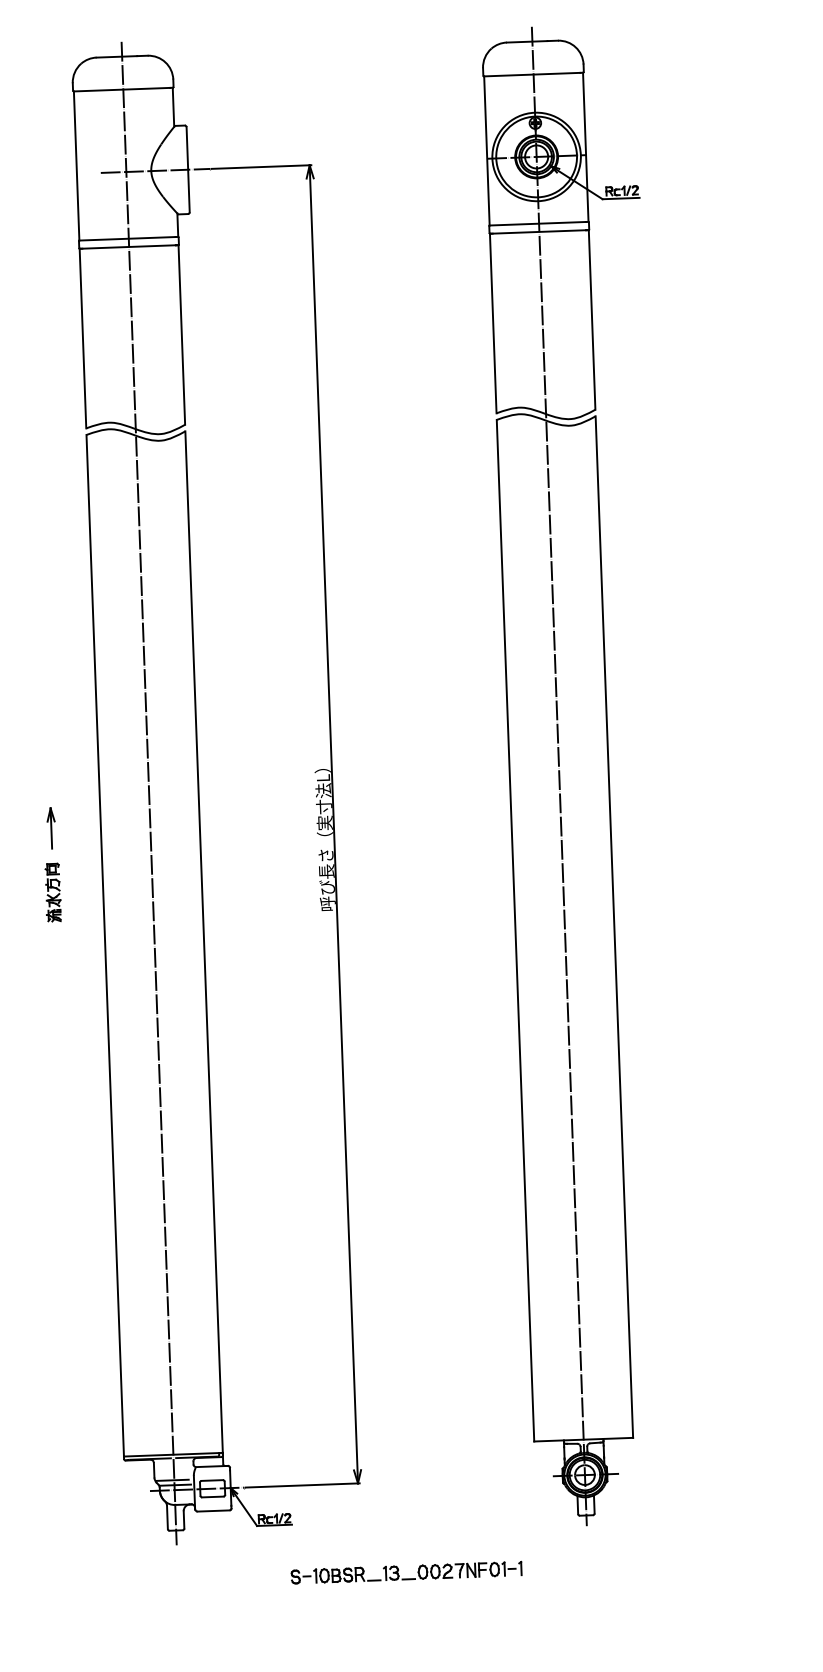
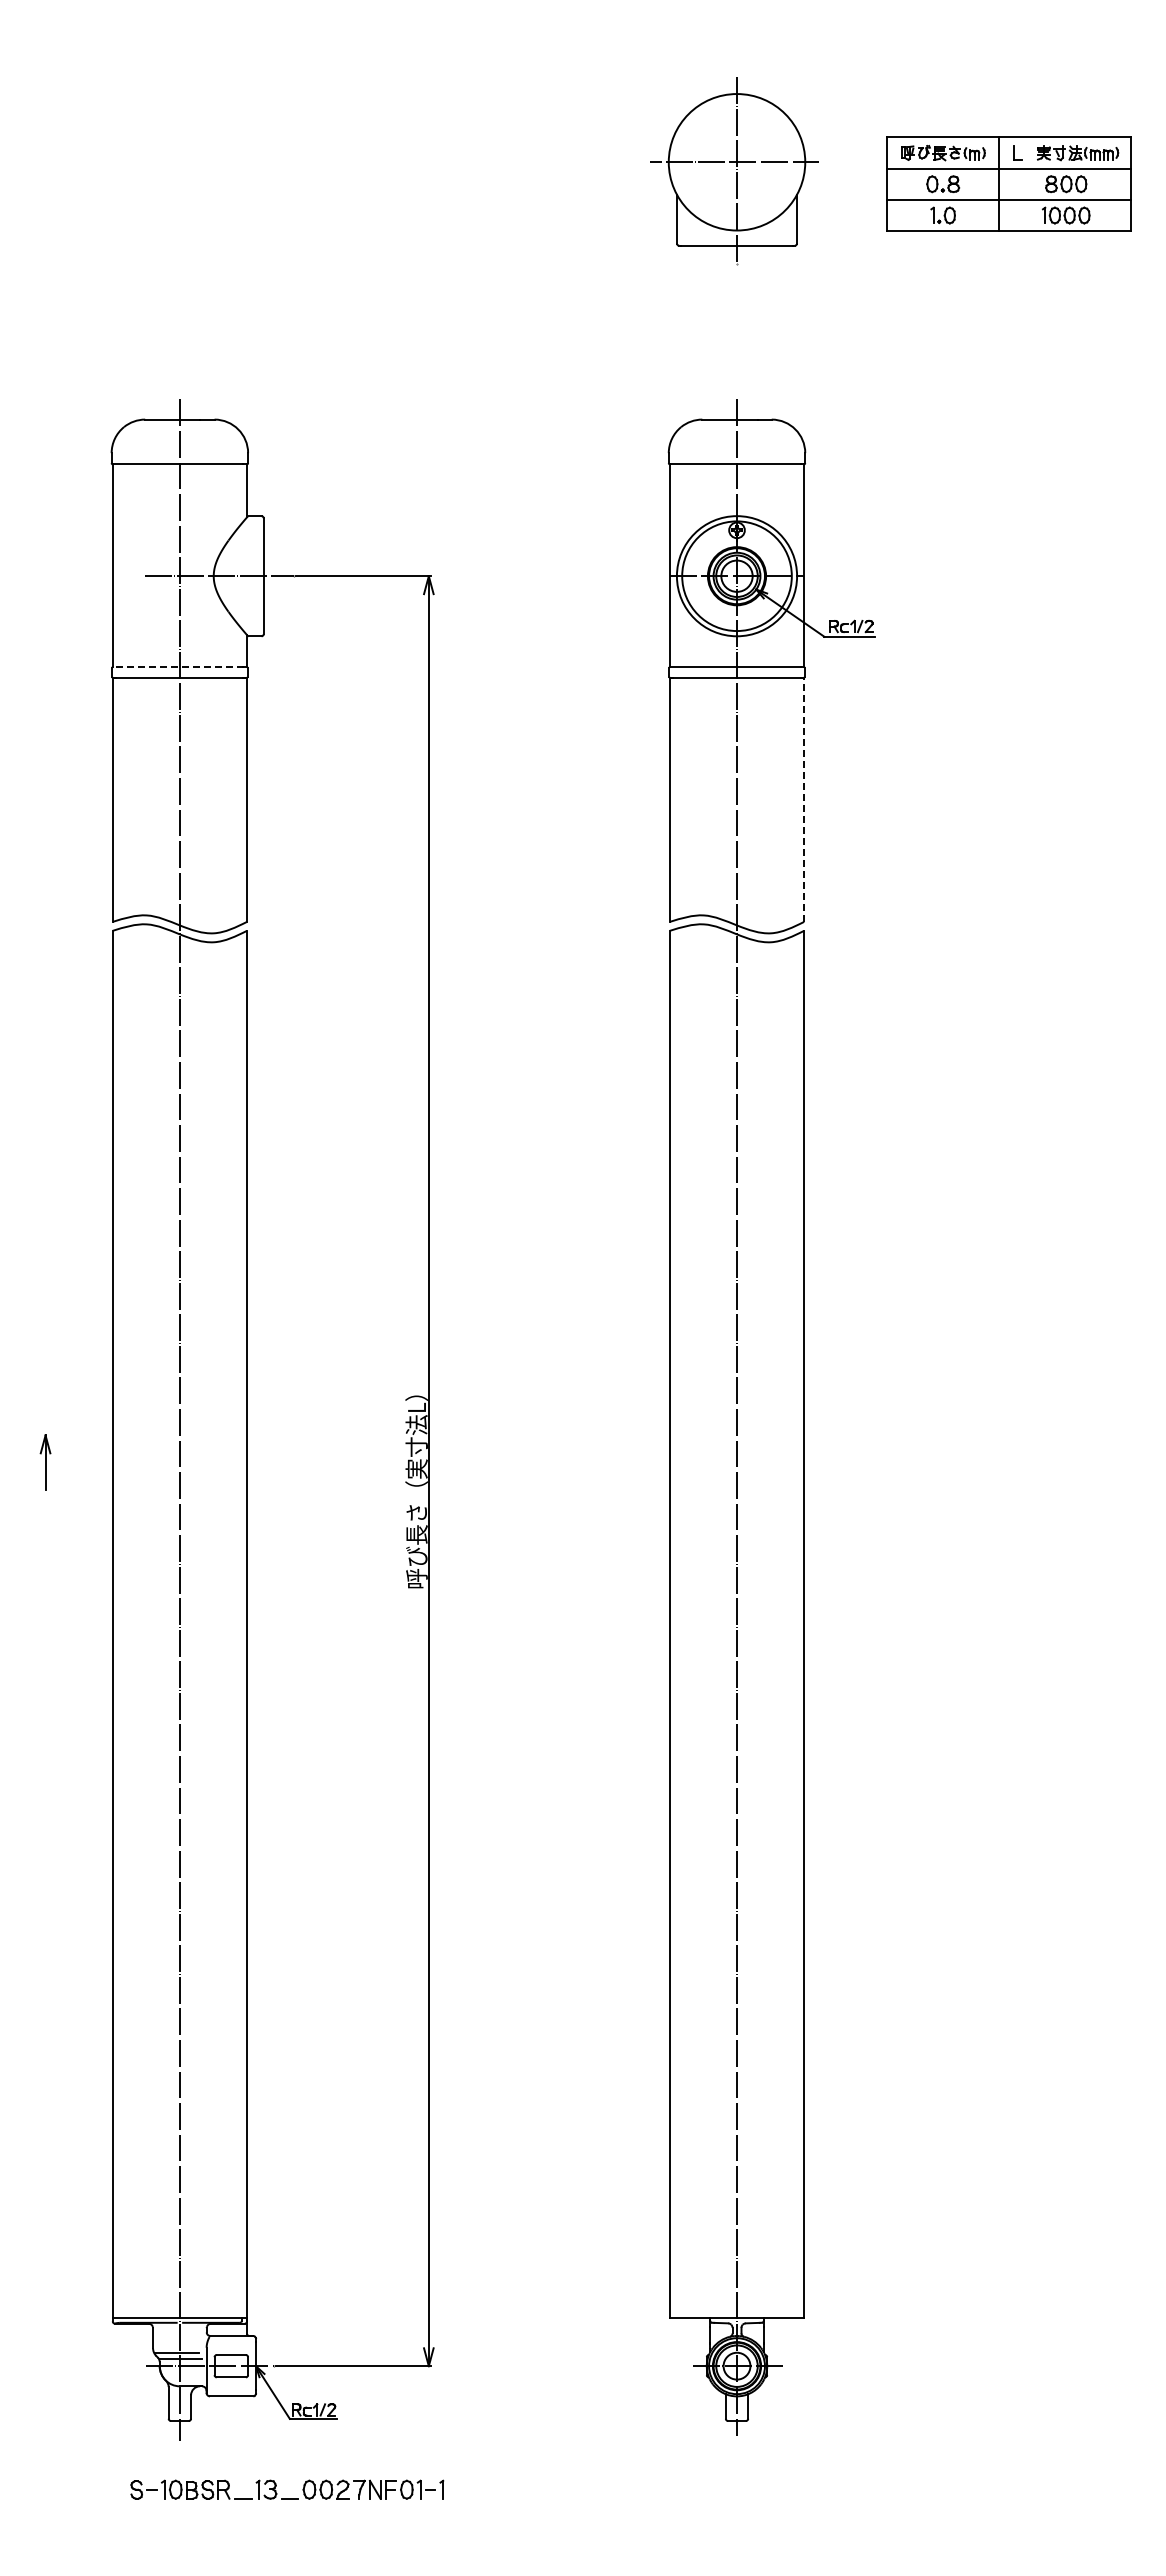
line: (127, 238) -> (178, 666), solid -> dashed
line: (592, 319) -> (804, 799), solid -> dashed
part: (52, 892) -> (44, 1549), removed
part: (407, 1579) -> (287, 2498), moved

